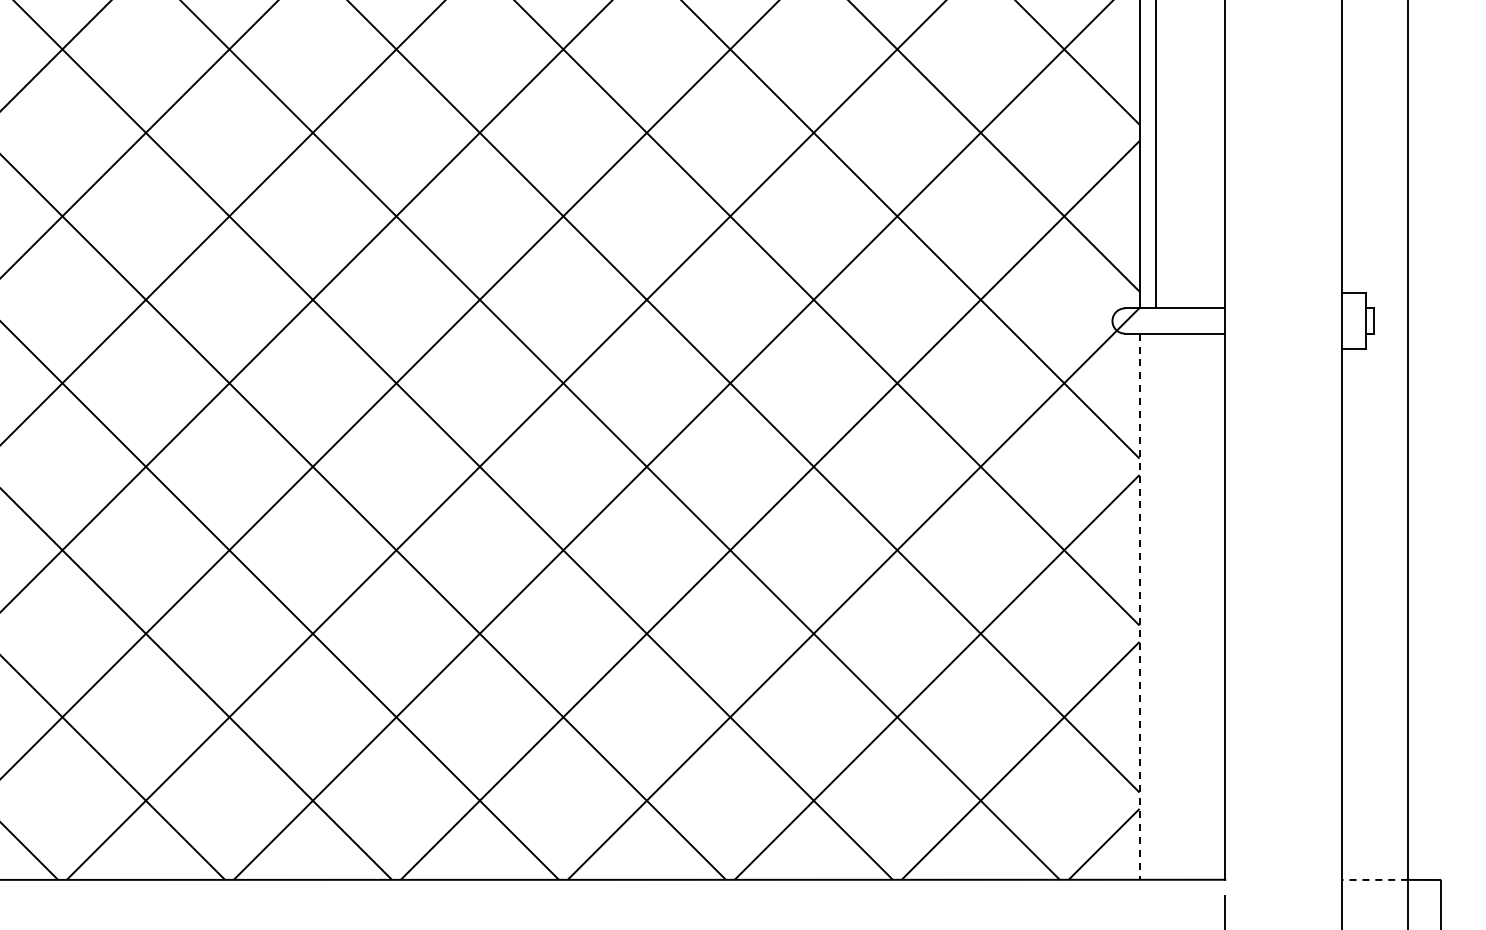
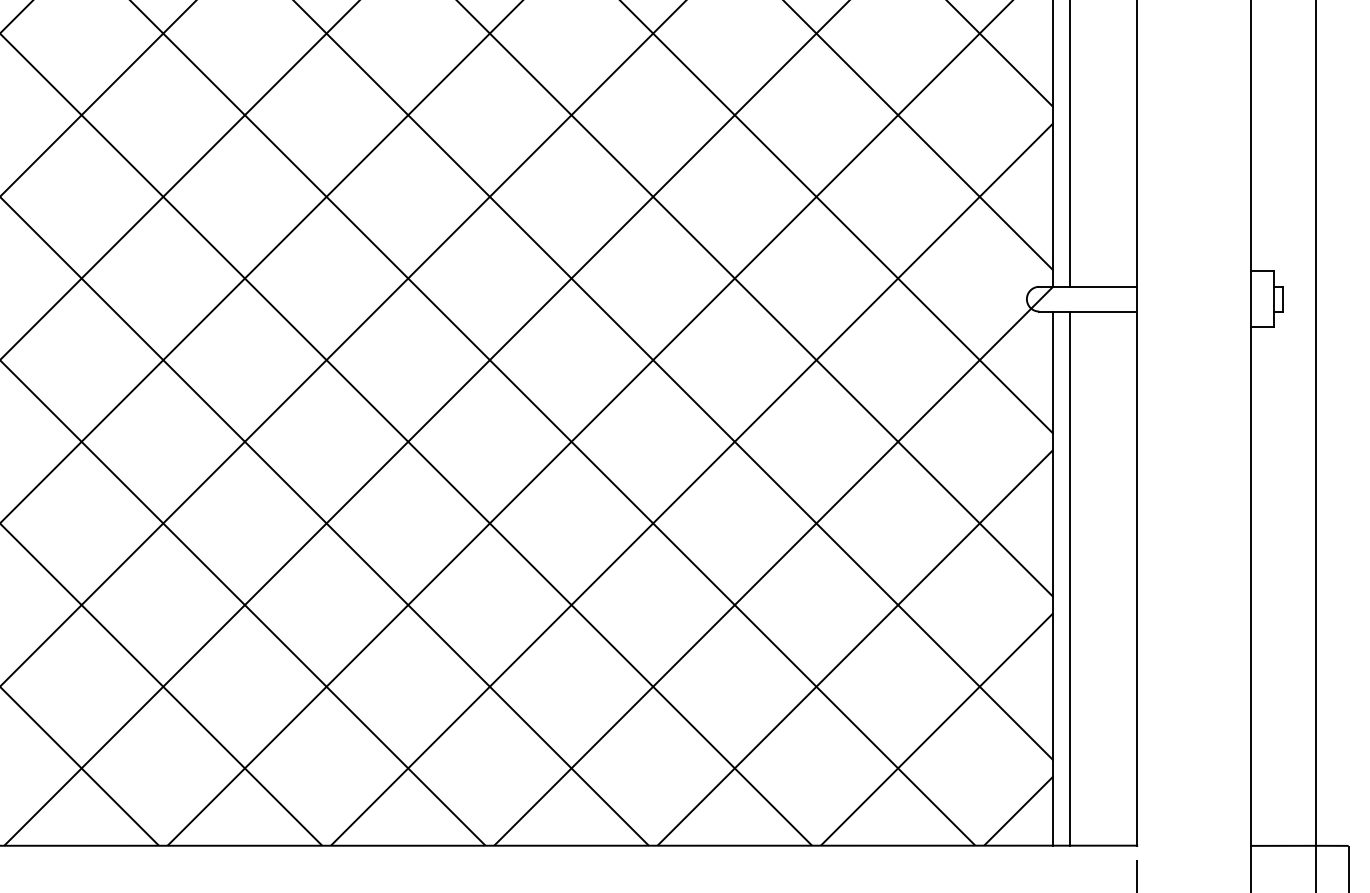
line: (1156, 606) -> (1069, 578), added
line: (1139, 607) -> (1053, 579), dashed -> solid
line: (1374, 879) -> (1283, 845), dashed -> solid

